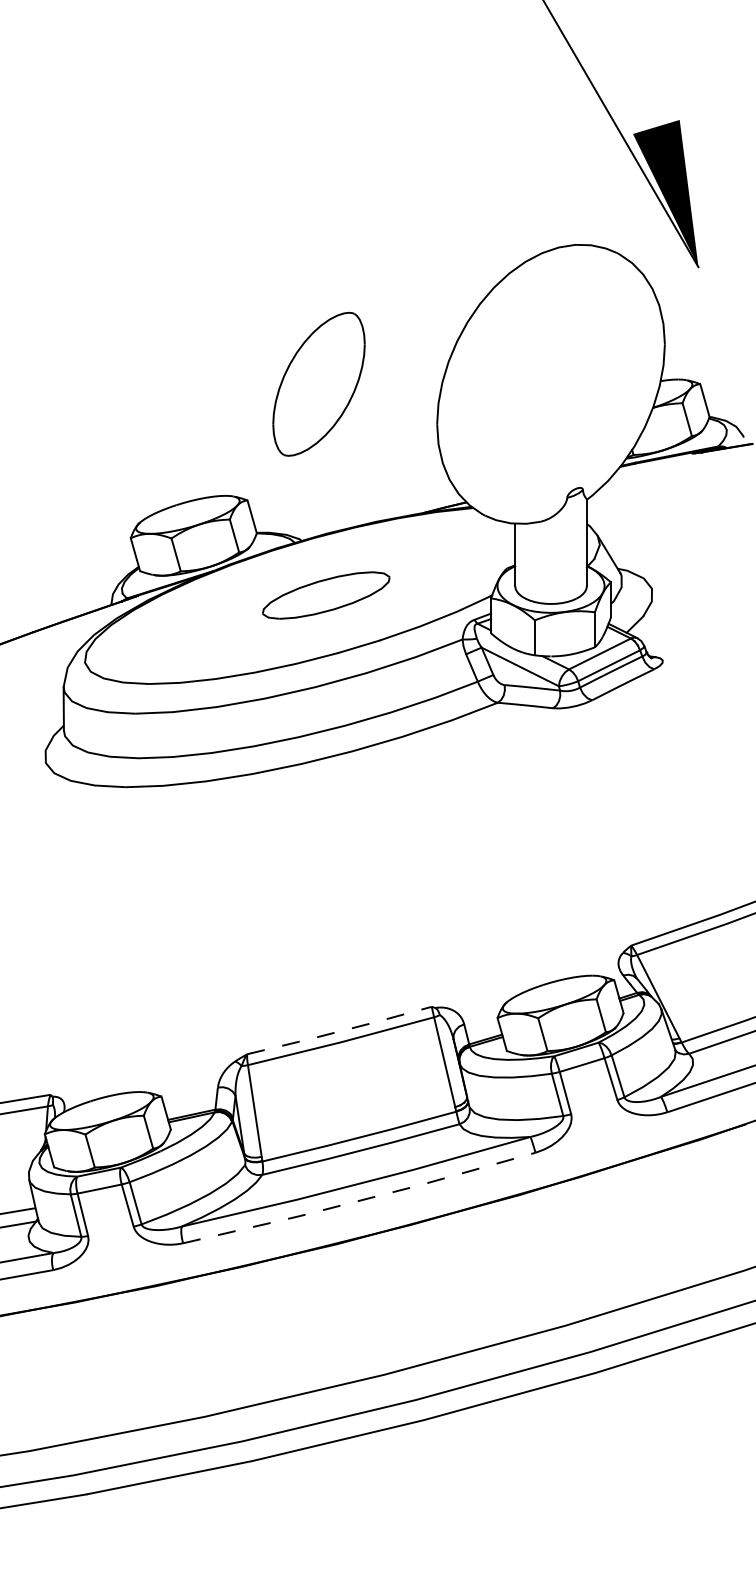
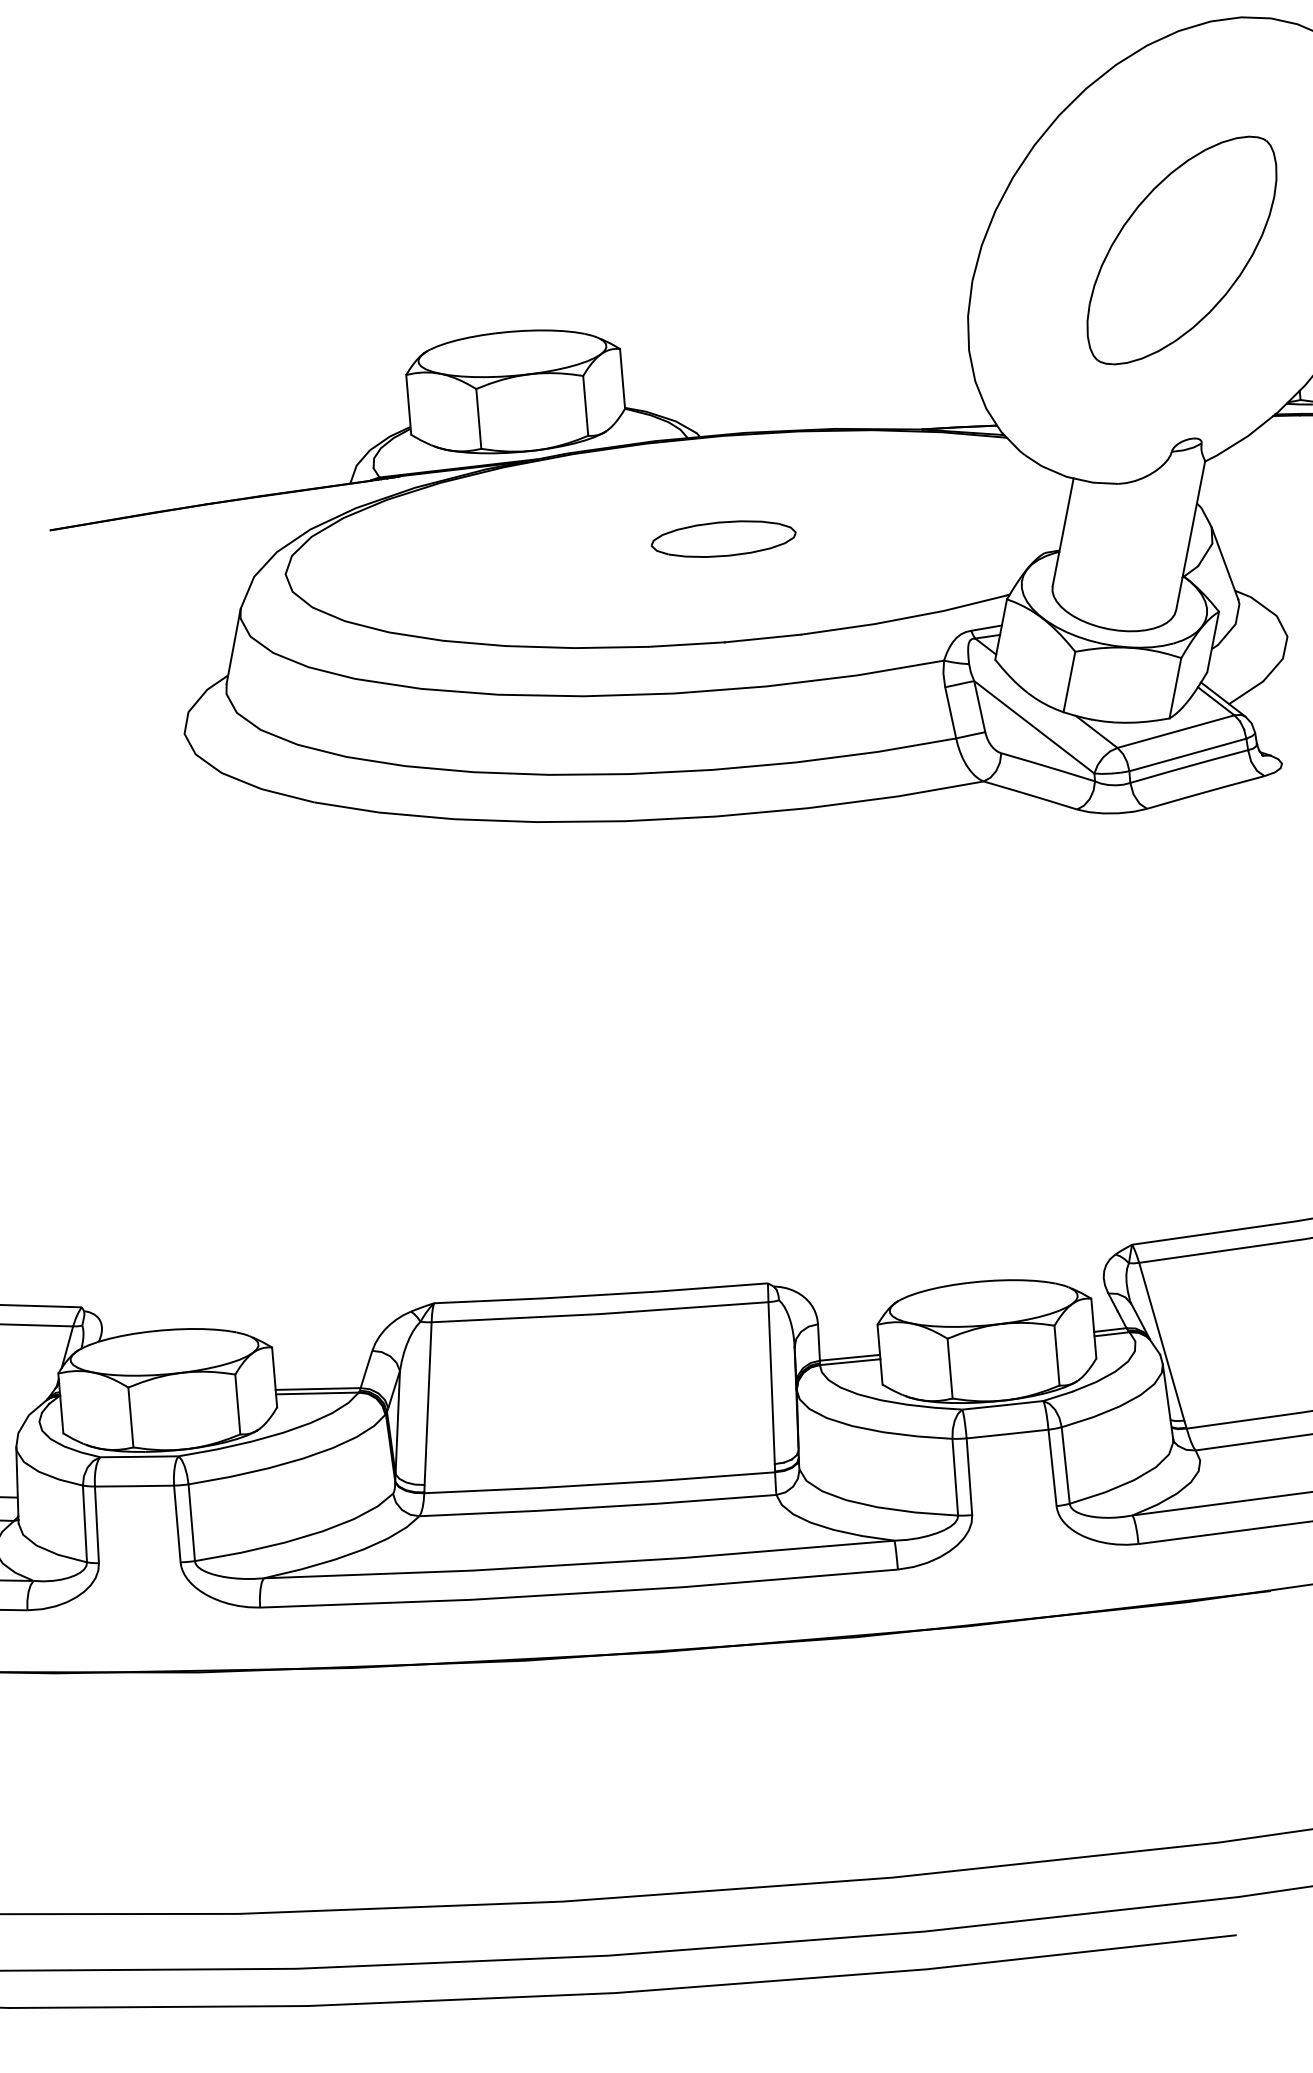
part: (318, 383) -> (1181, 248), moved
part: (325, 595) -> (722, 538), size x0.62
line: (339, 1031) -> (600, 1294), dashed -> solid
line: (359, 1200) -> (578, 1592), dashed -> solid

